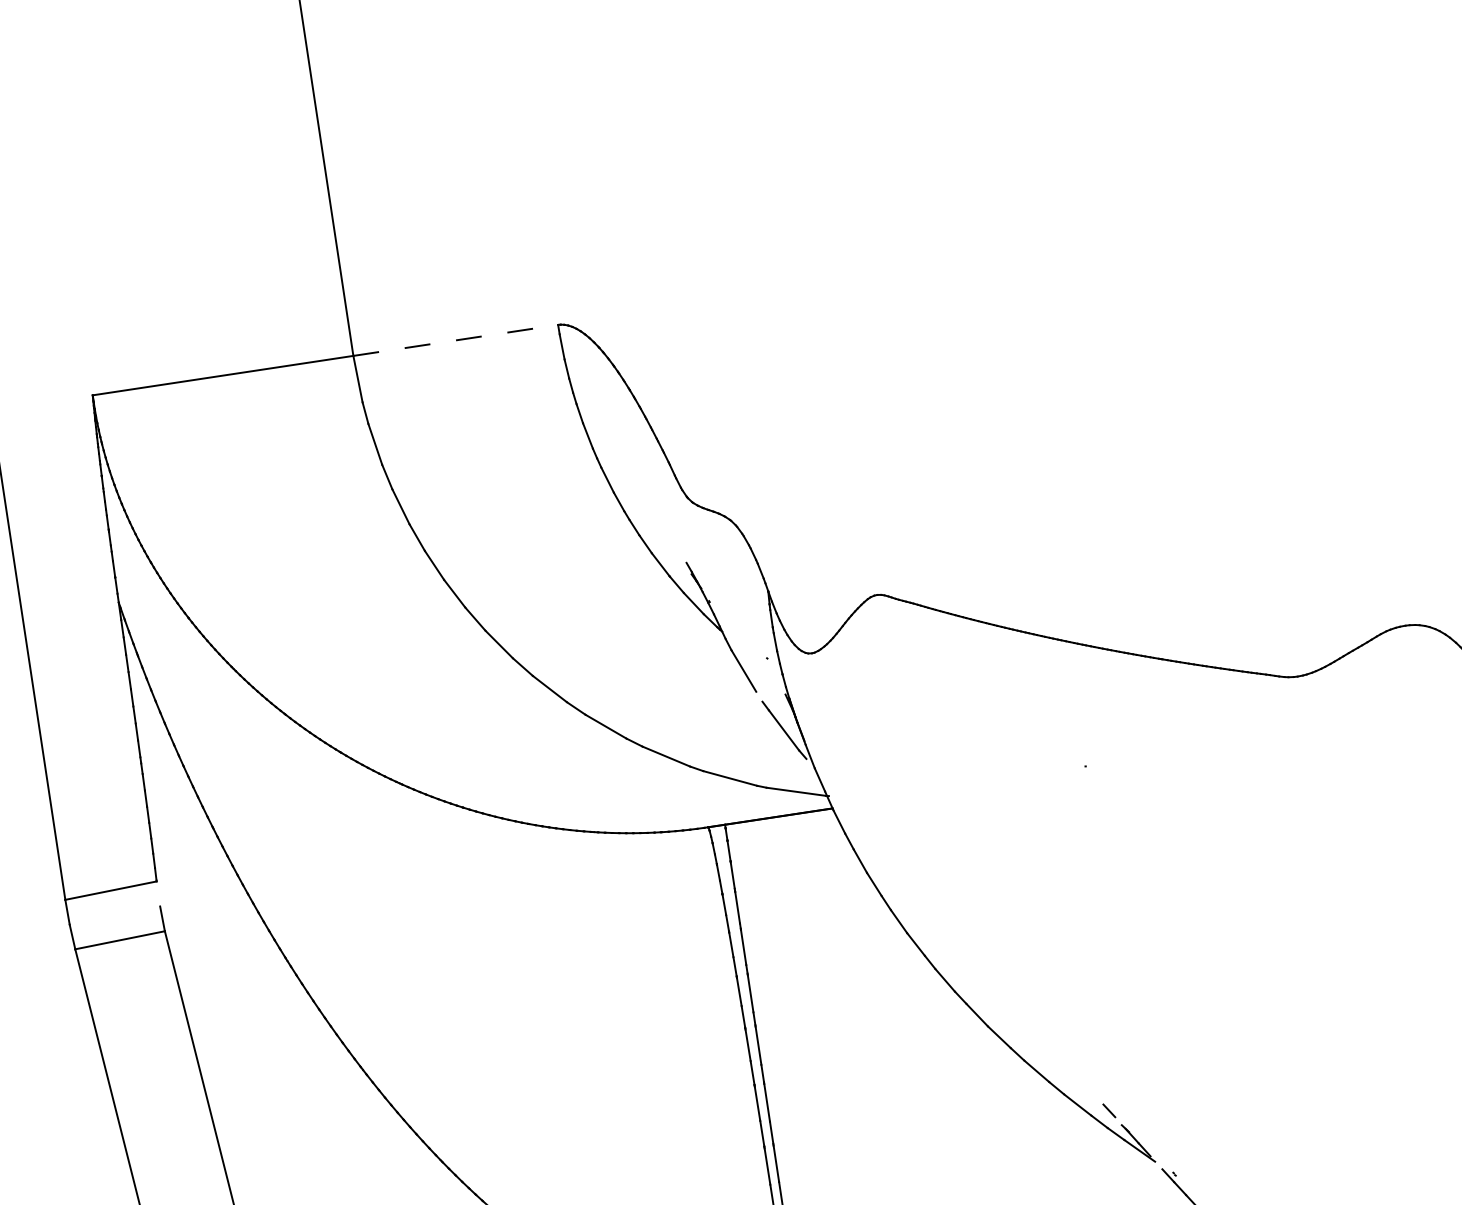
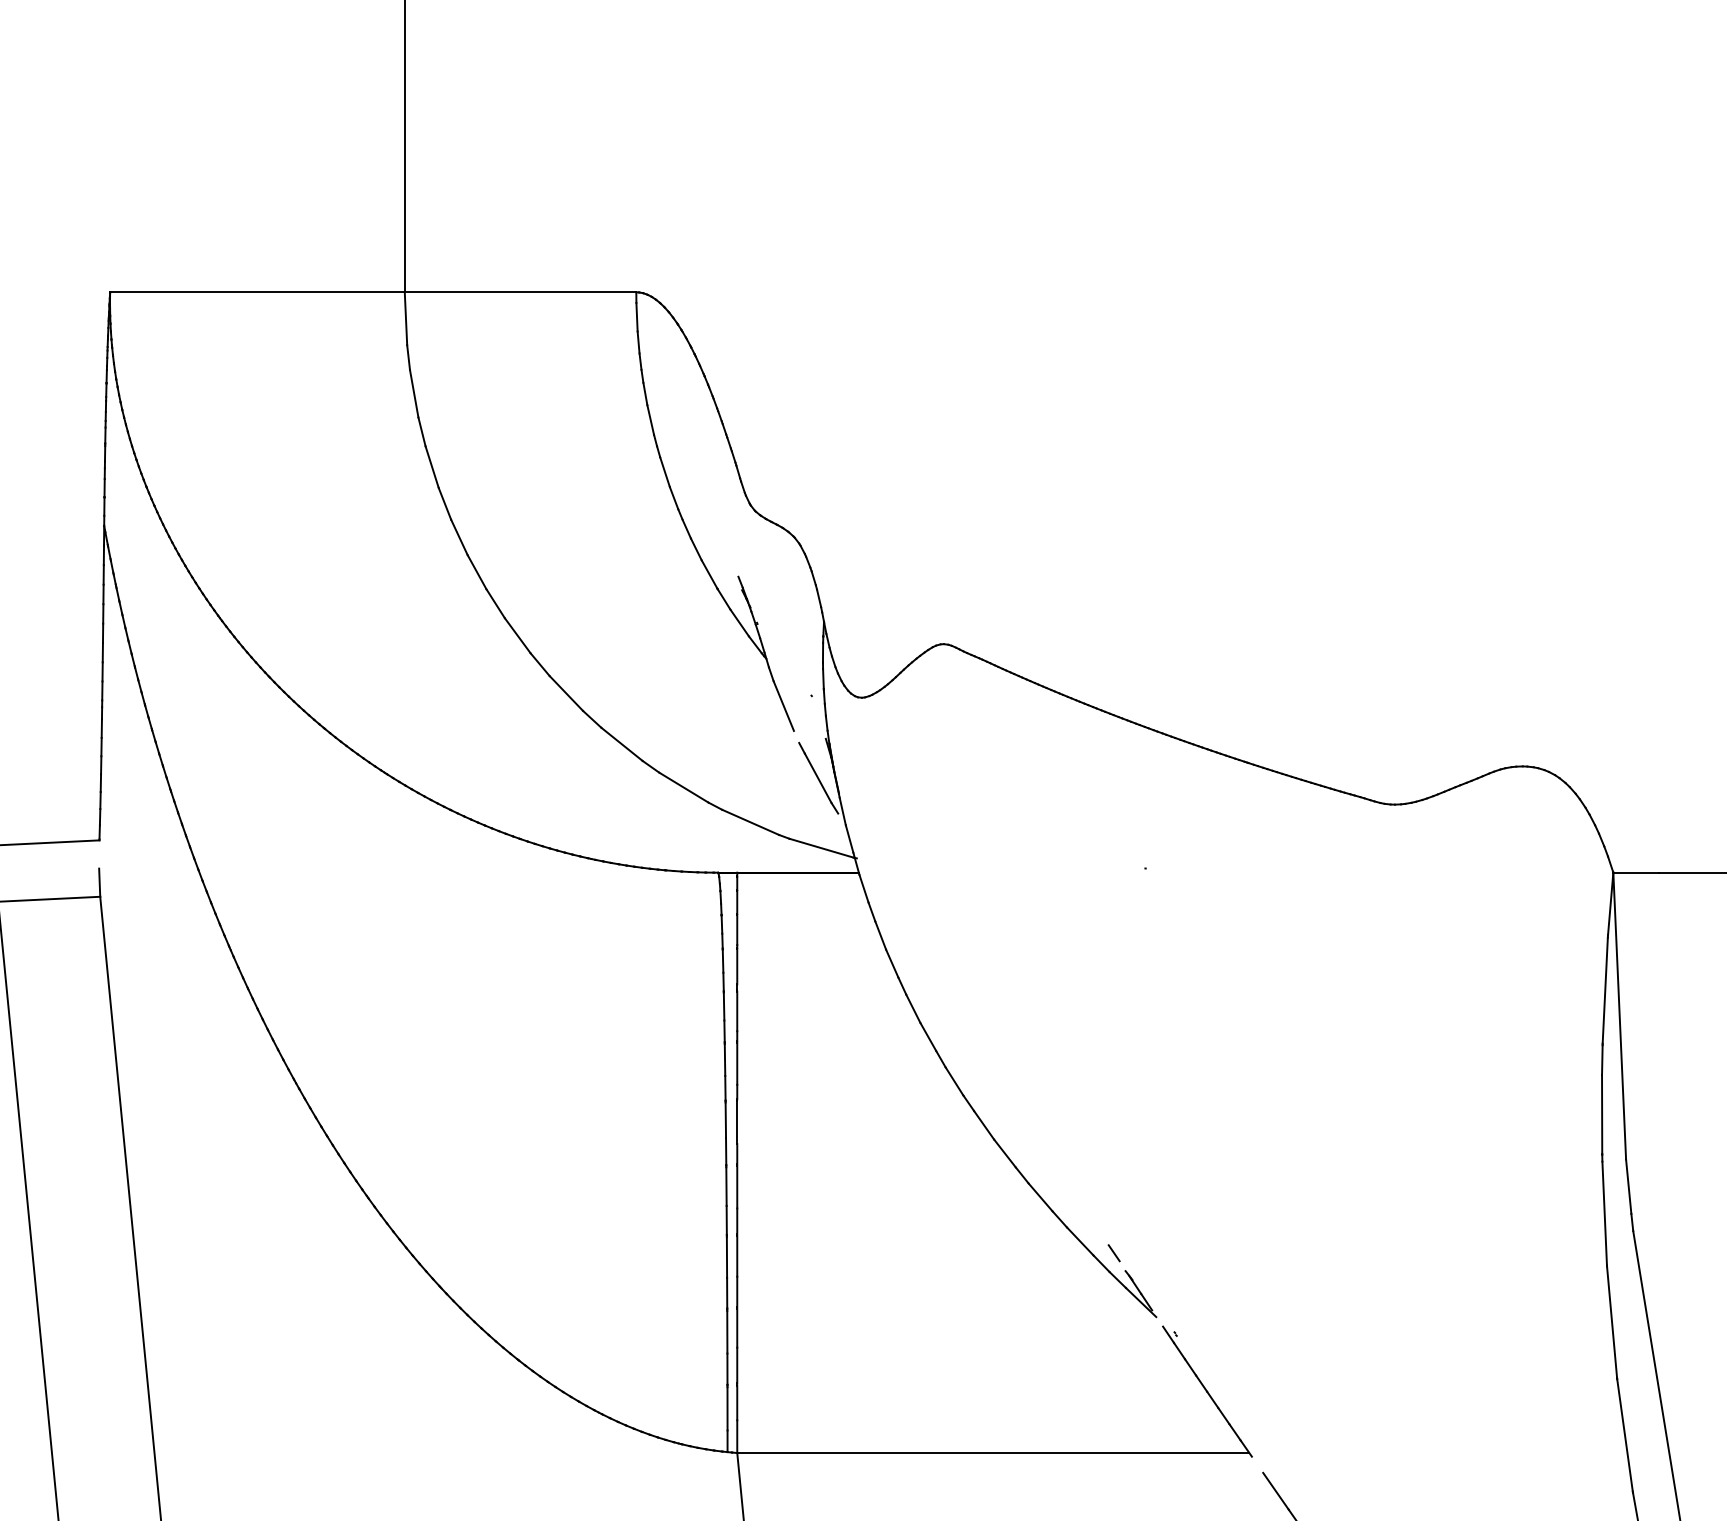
line: (455, 340) -> (520, 292), dashed -> solid

